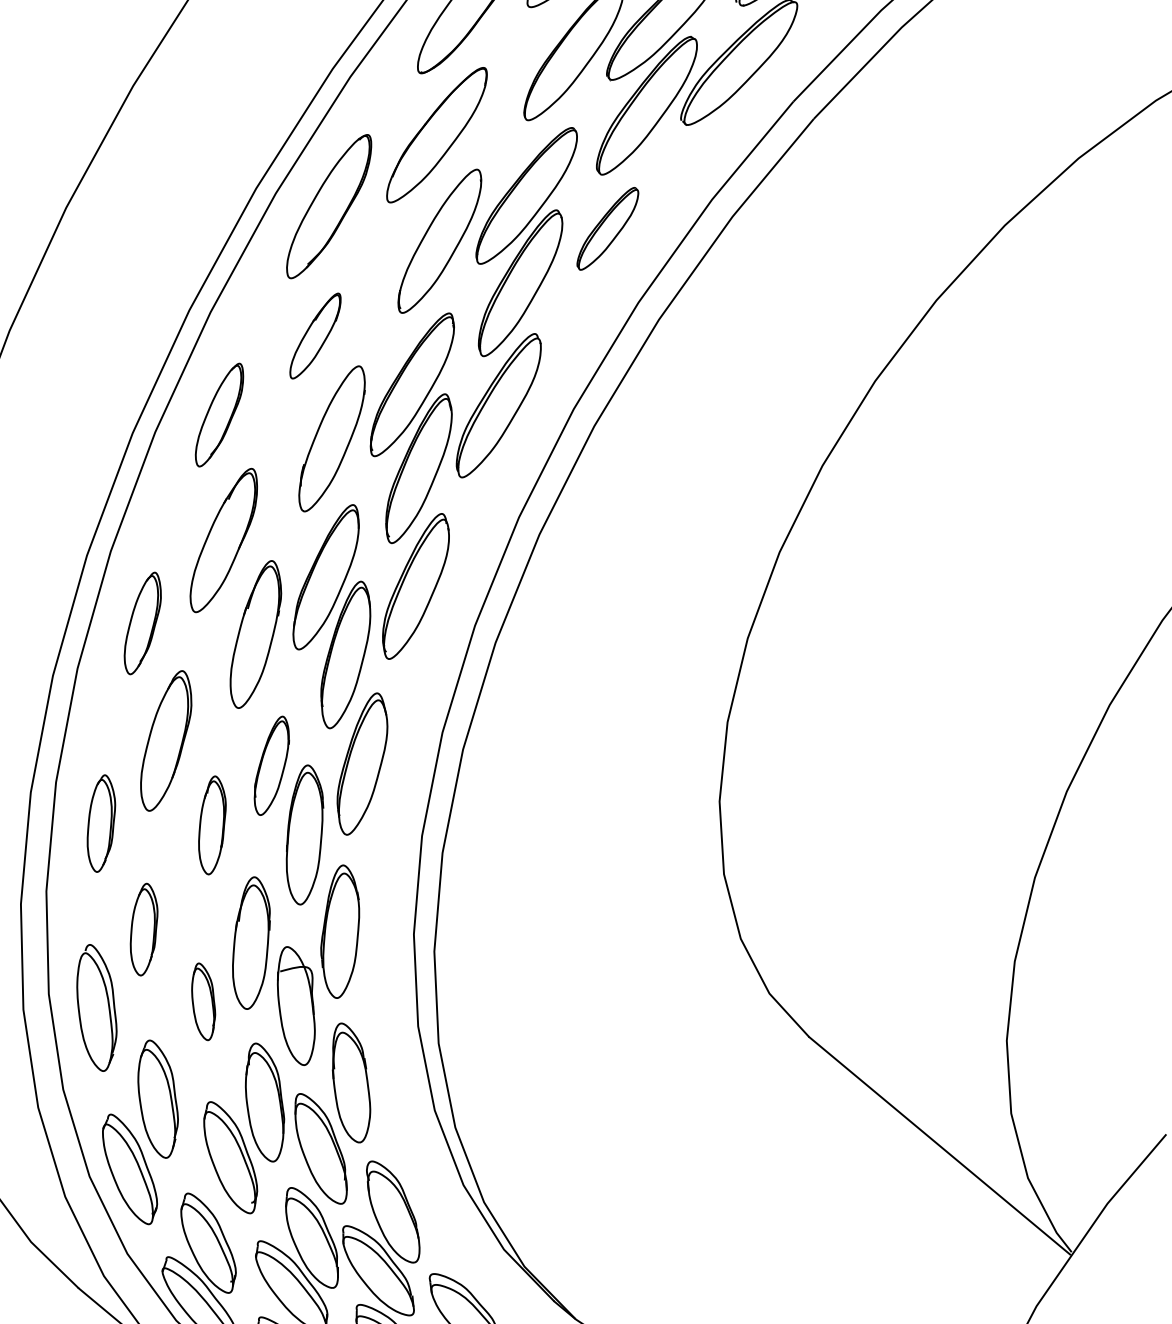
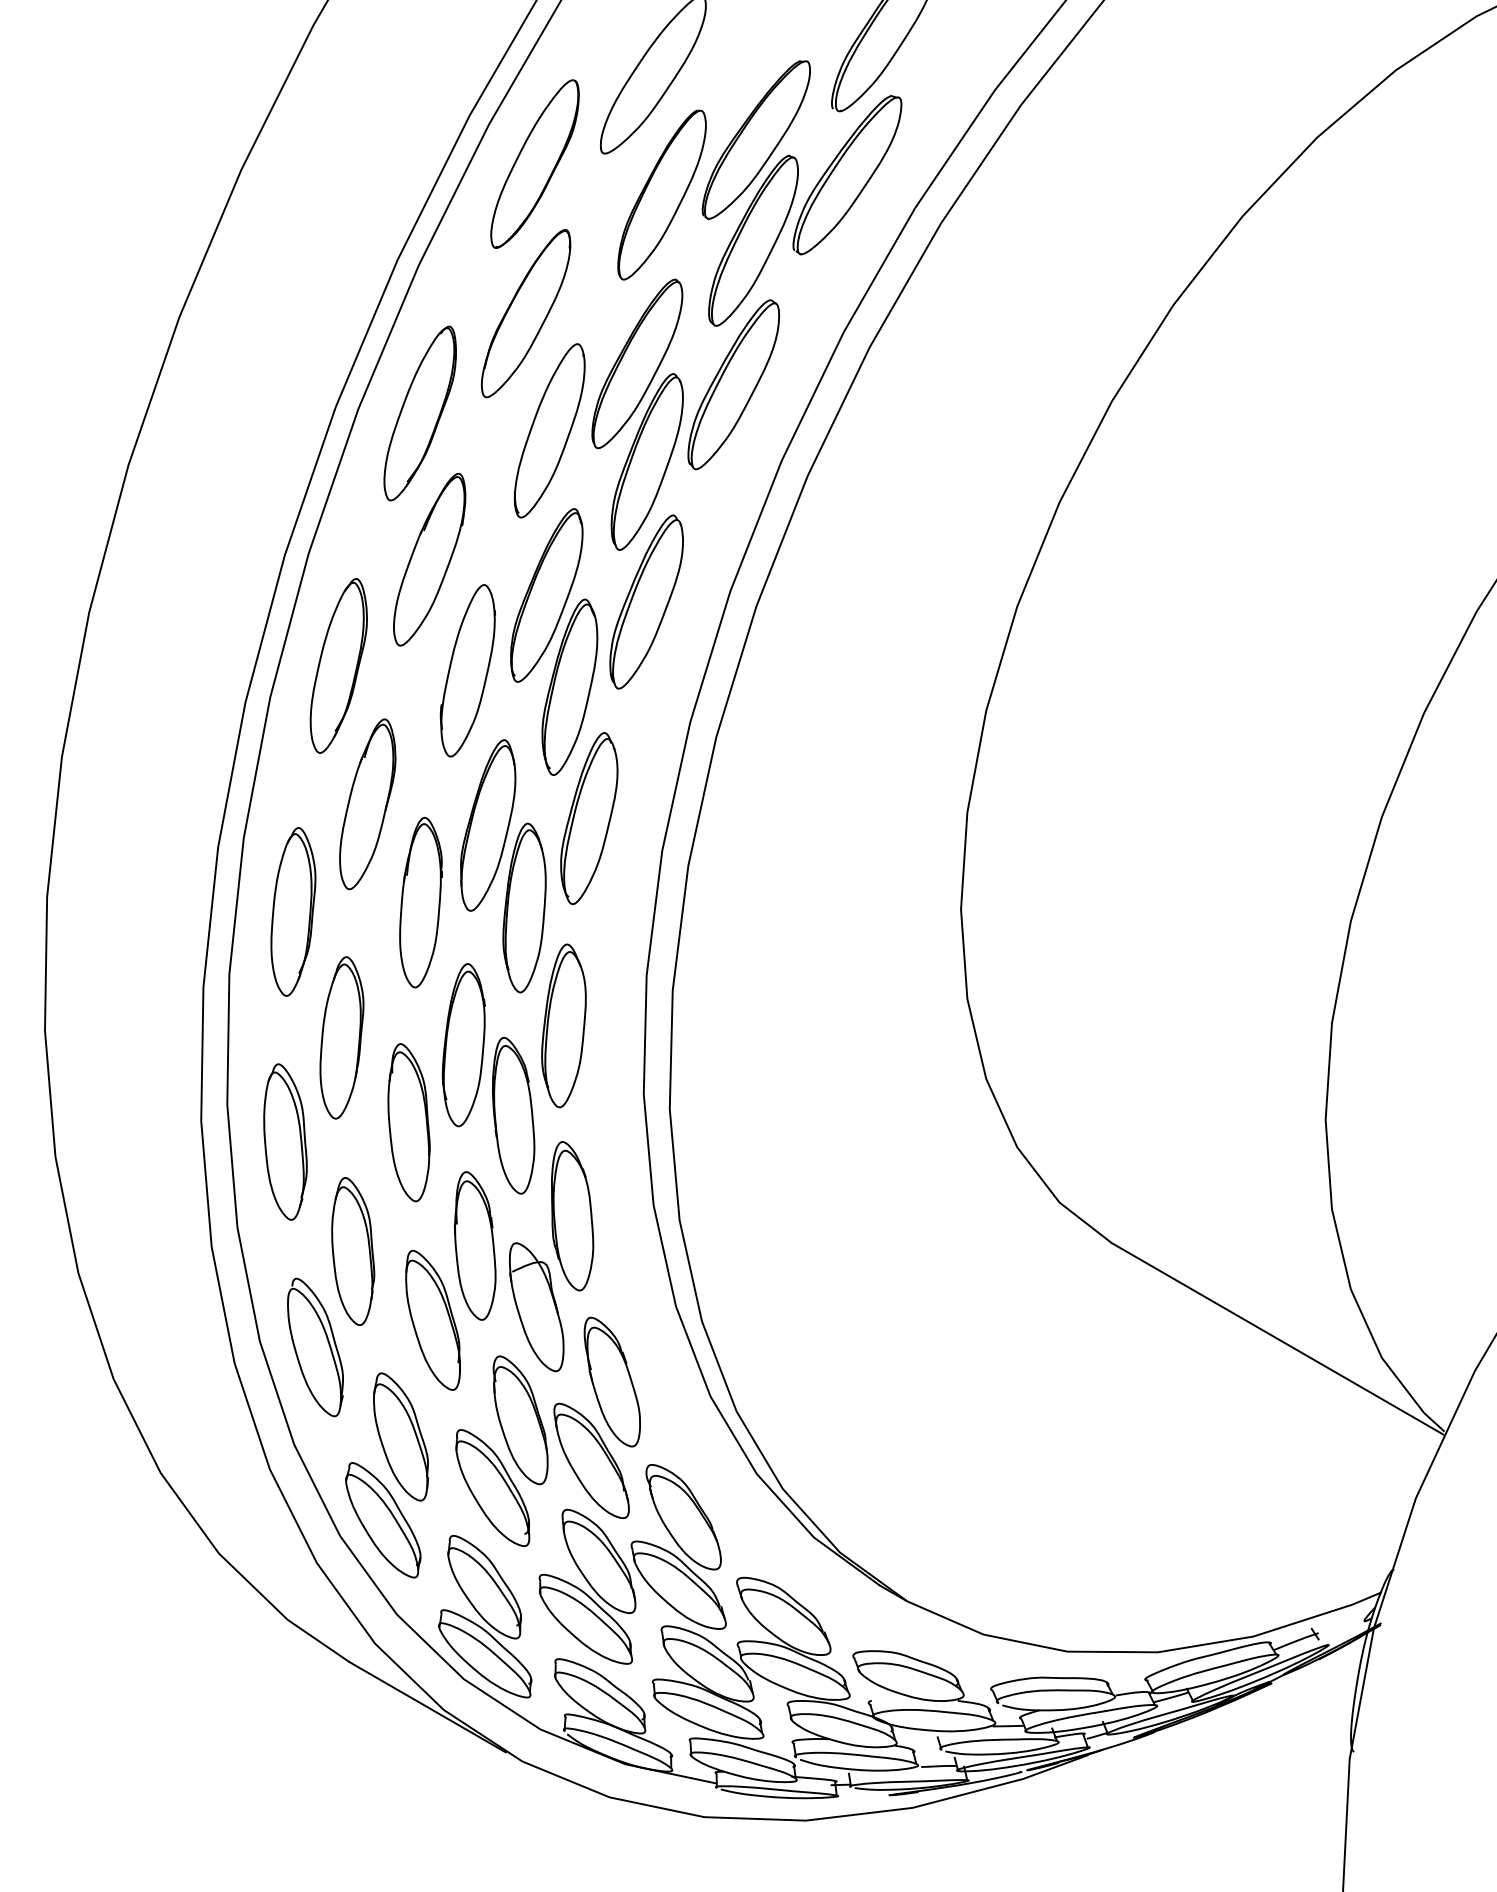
part: (607, 228) -> (733, 384), size x1.67
part: (315, 335) -> (429, 559), size x1.67
part: (219, 414) -> (338, 665), size x1.43
part: (143, 623) -> (293, 911), size x1.43
part: (271, 766) -> (463, 1045), size x1.43
part: (101, 823) -> (285, 1141), size x1.43
part: (211, 825) -> (408, 1122), size x1.43
part: (144, 929) -> (353, 1251), size x1.43
part: (203, 1001) -> (432, 1319), size x1.67

